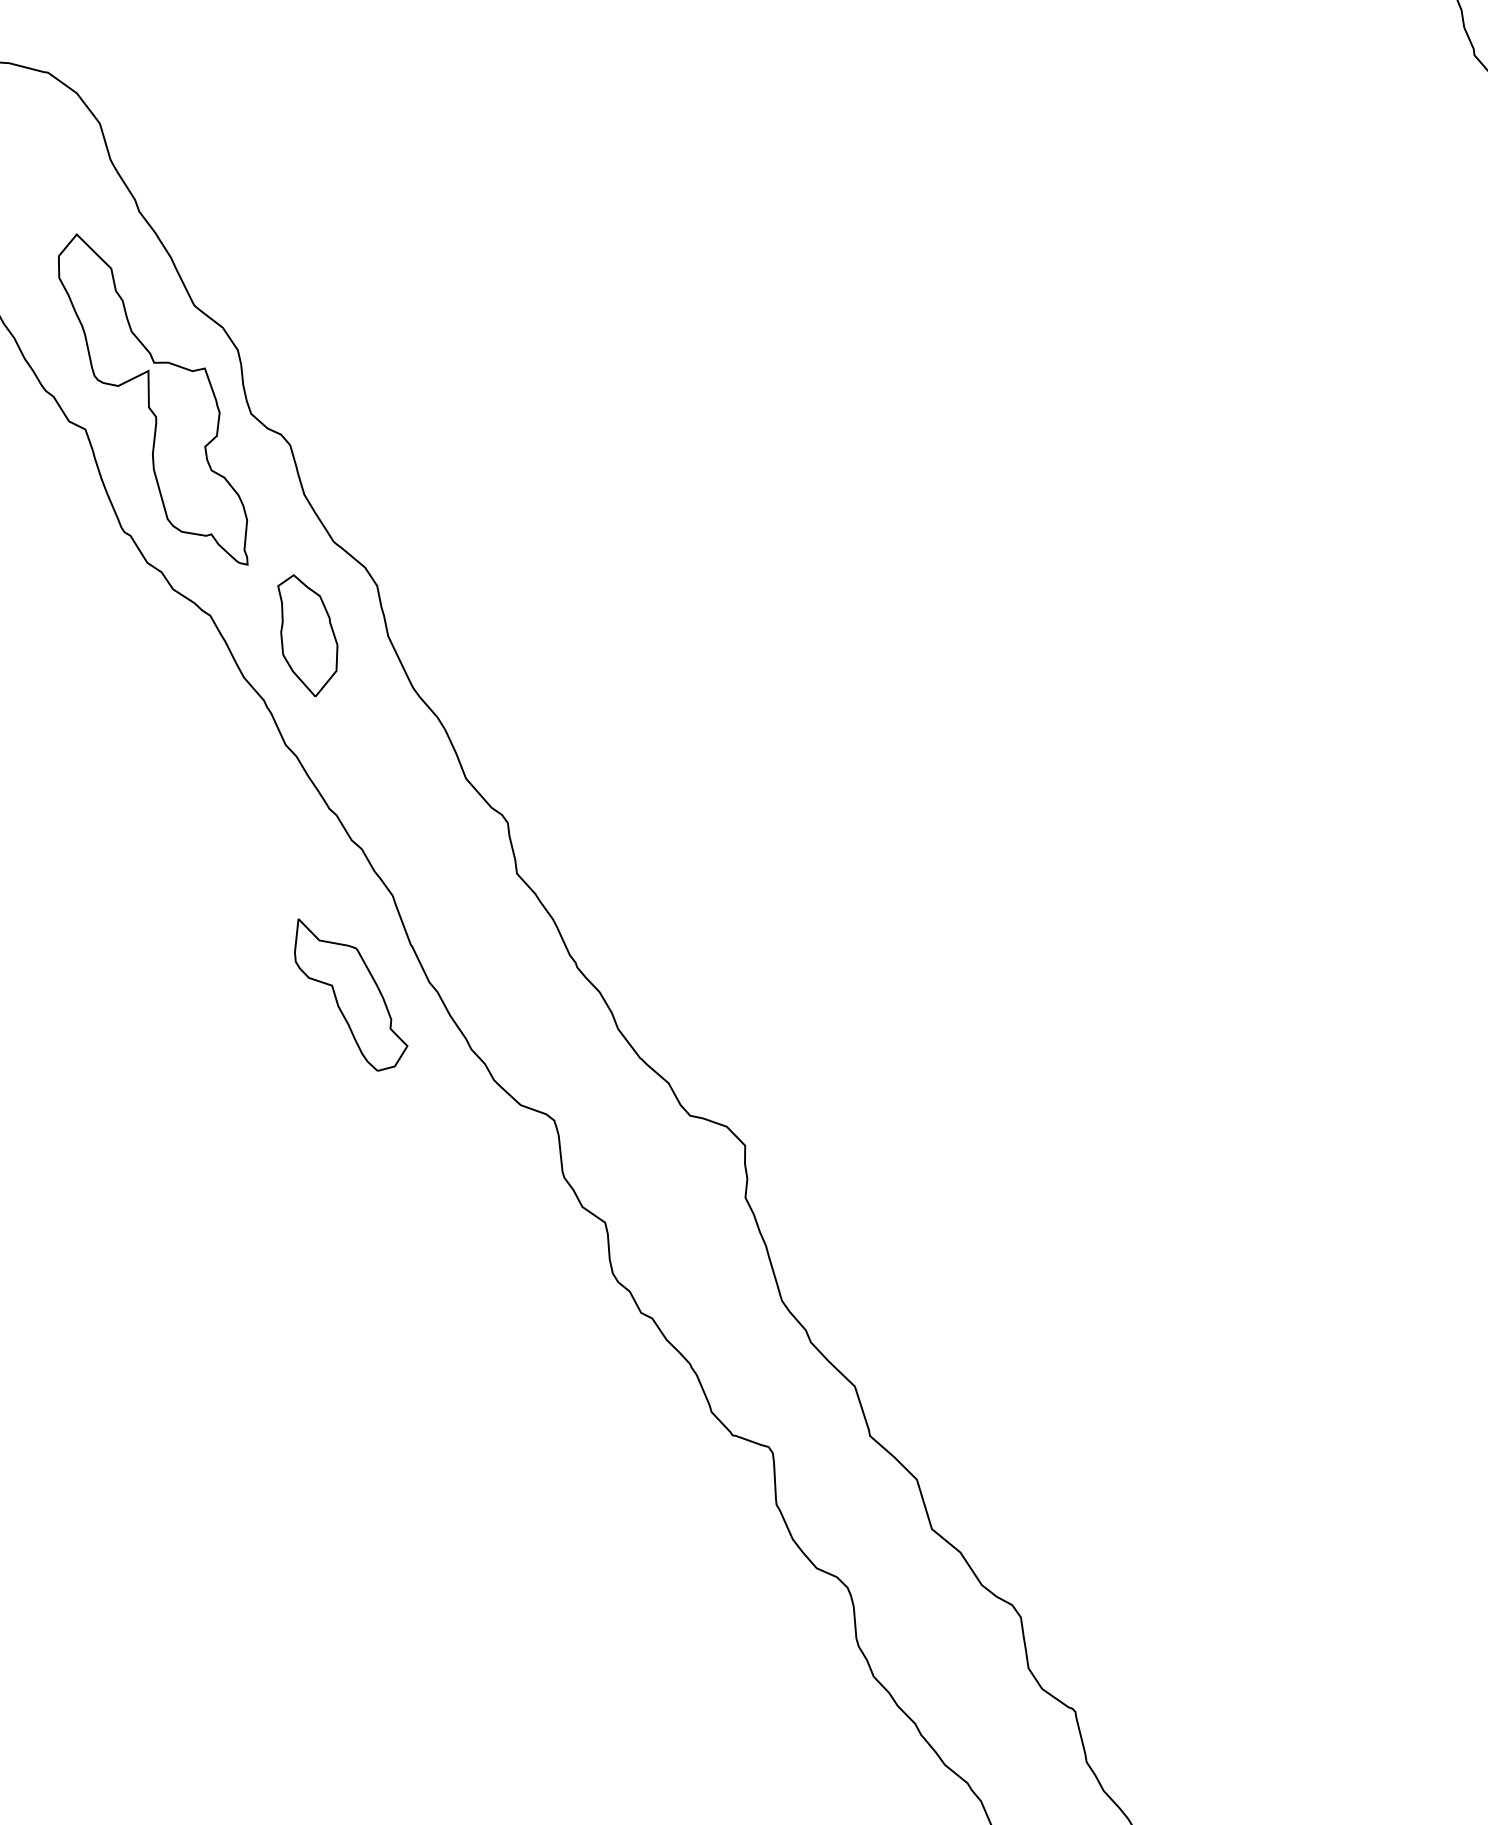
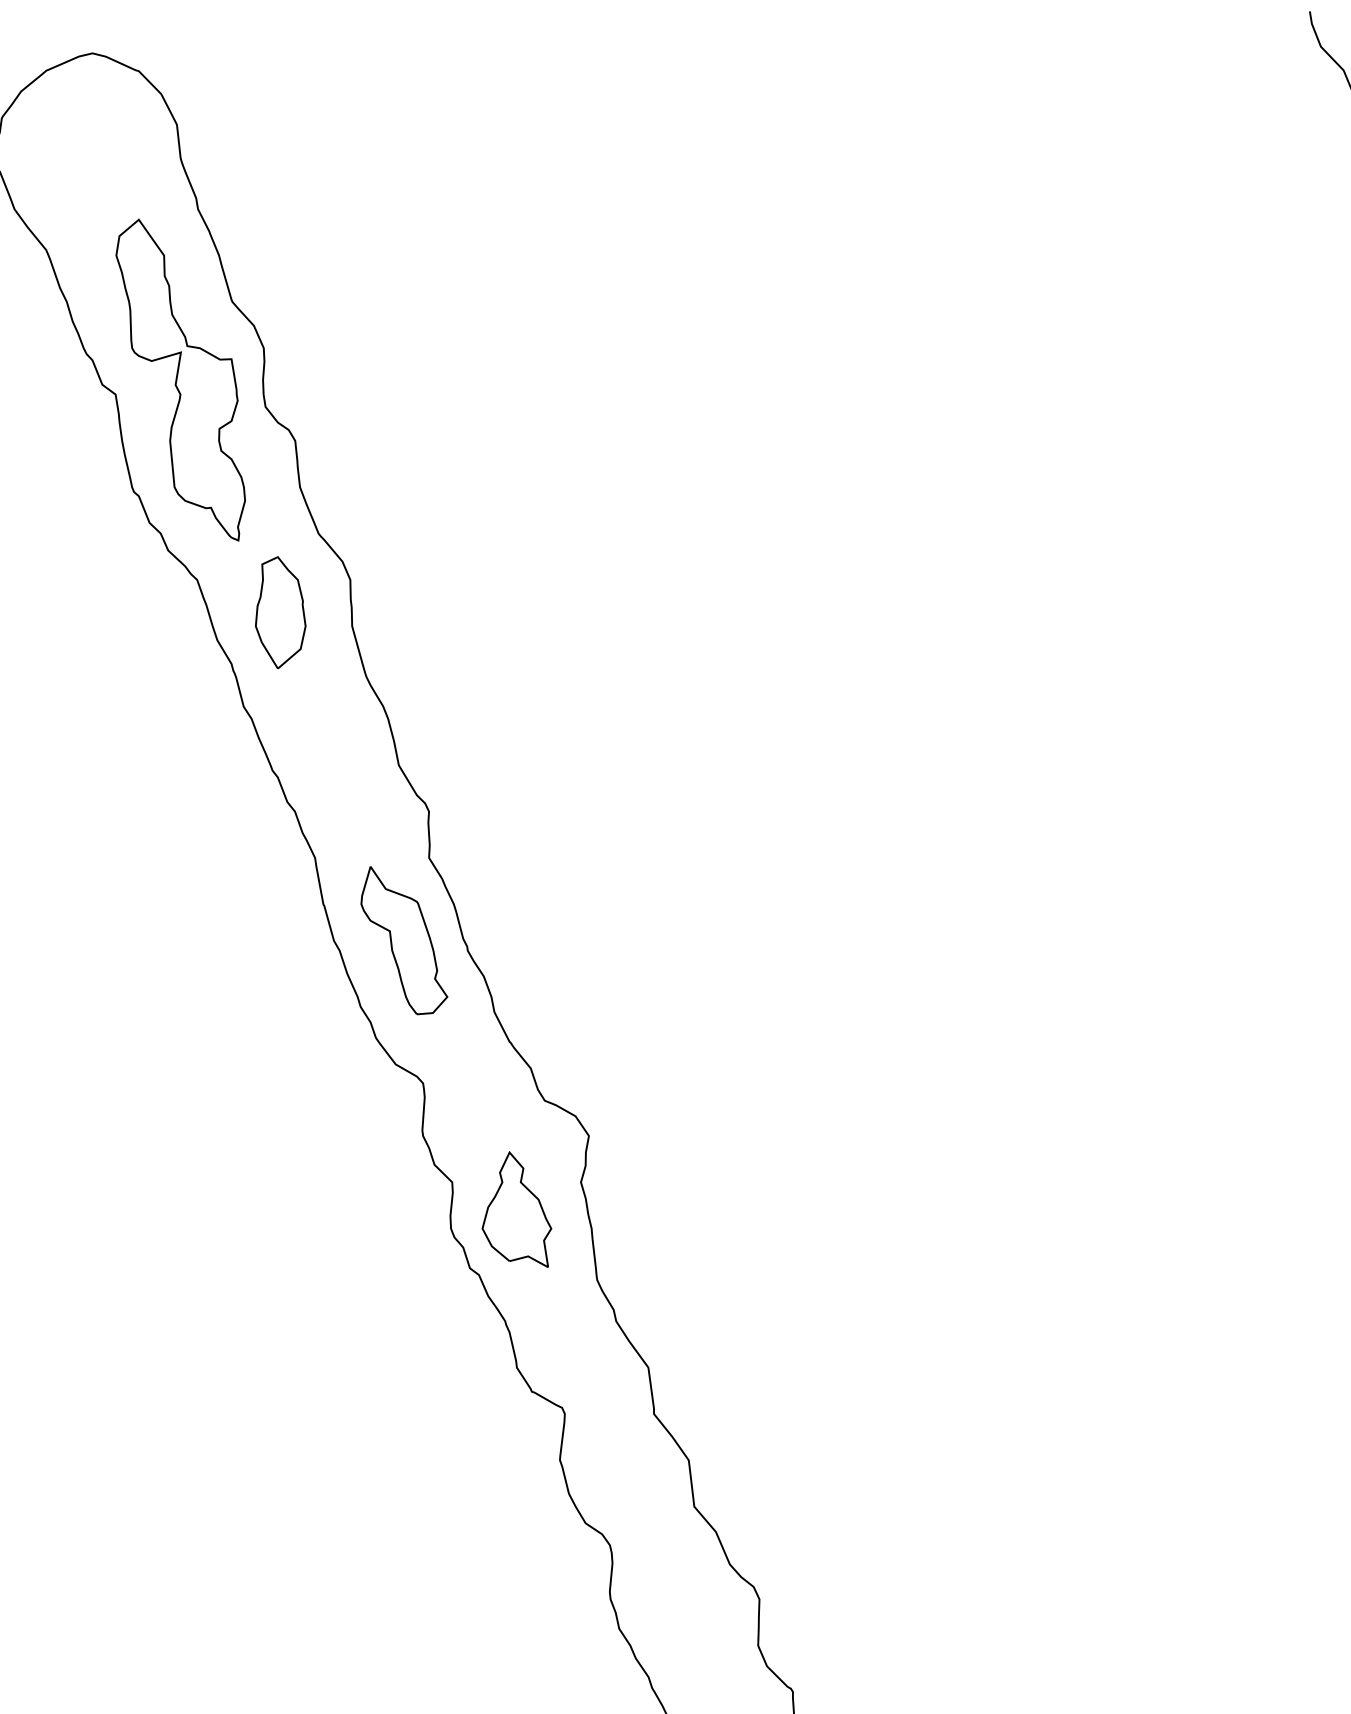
part: (349, 992) -> (404, 940), moved
part: (680, 1239) -> (516, 1209), added

